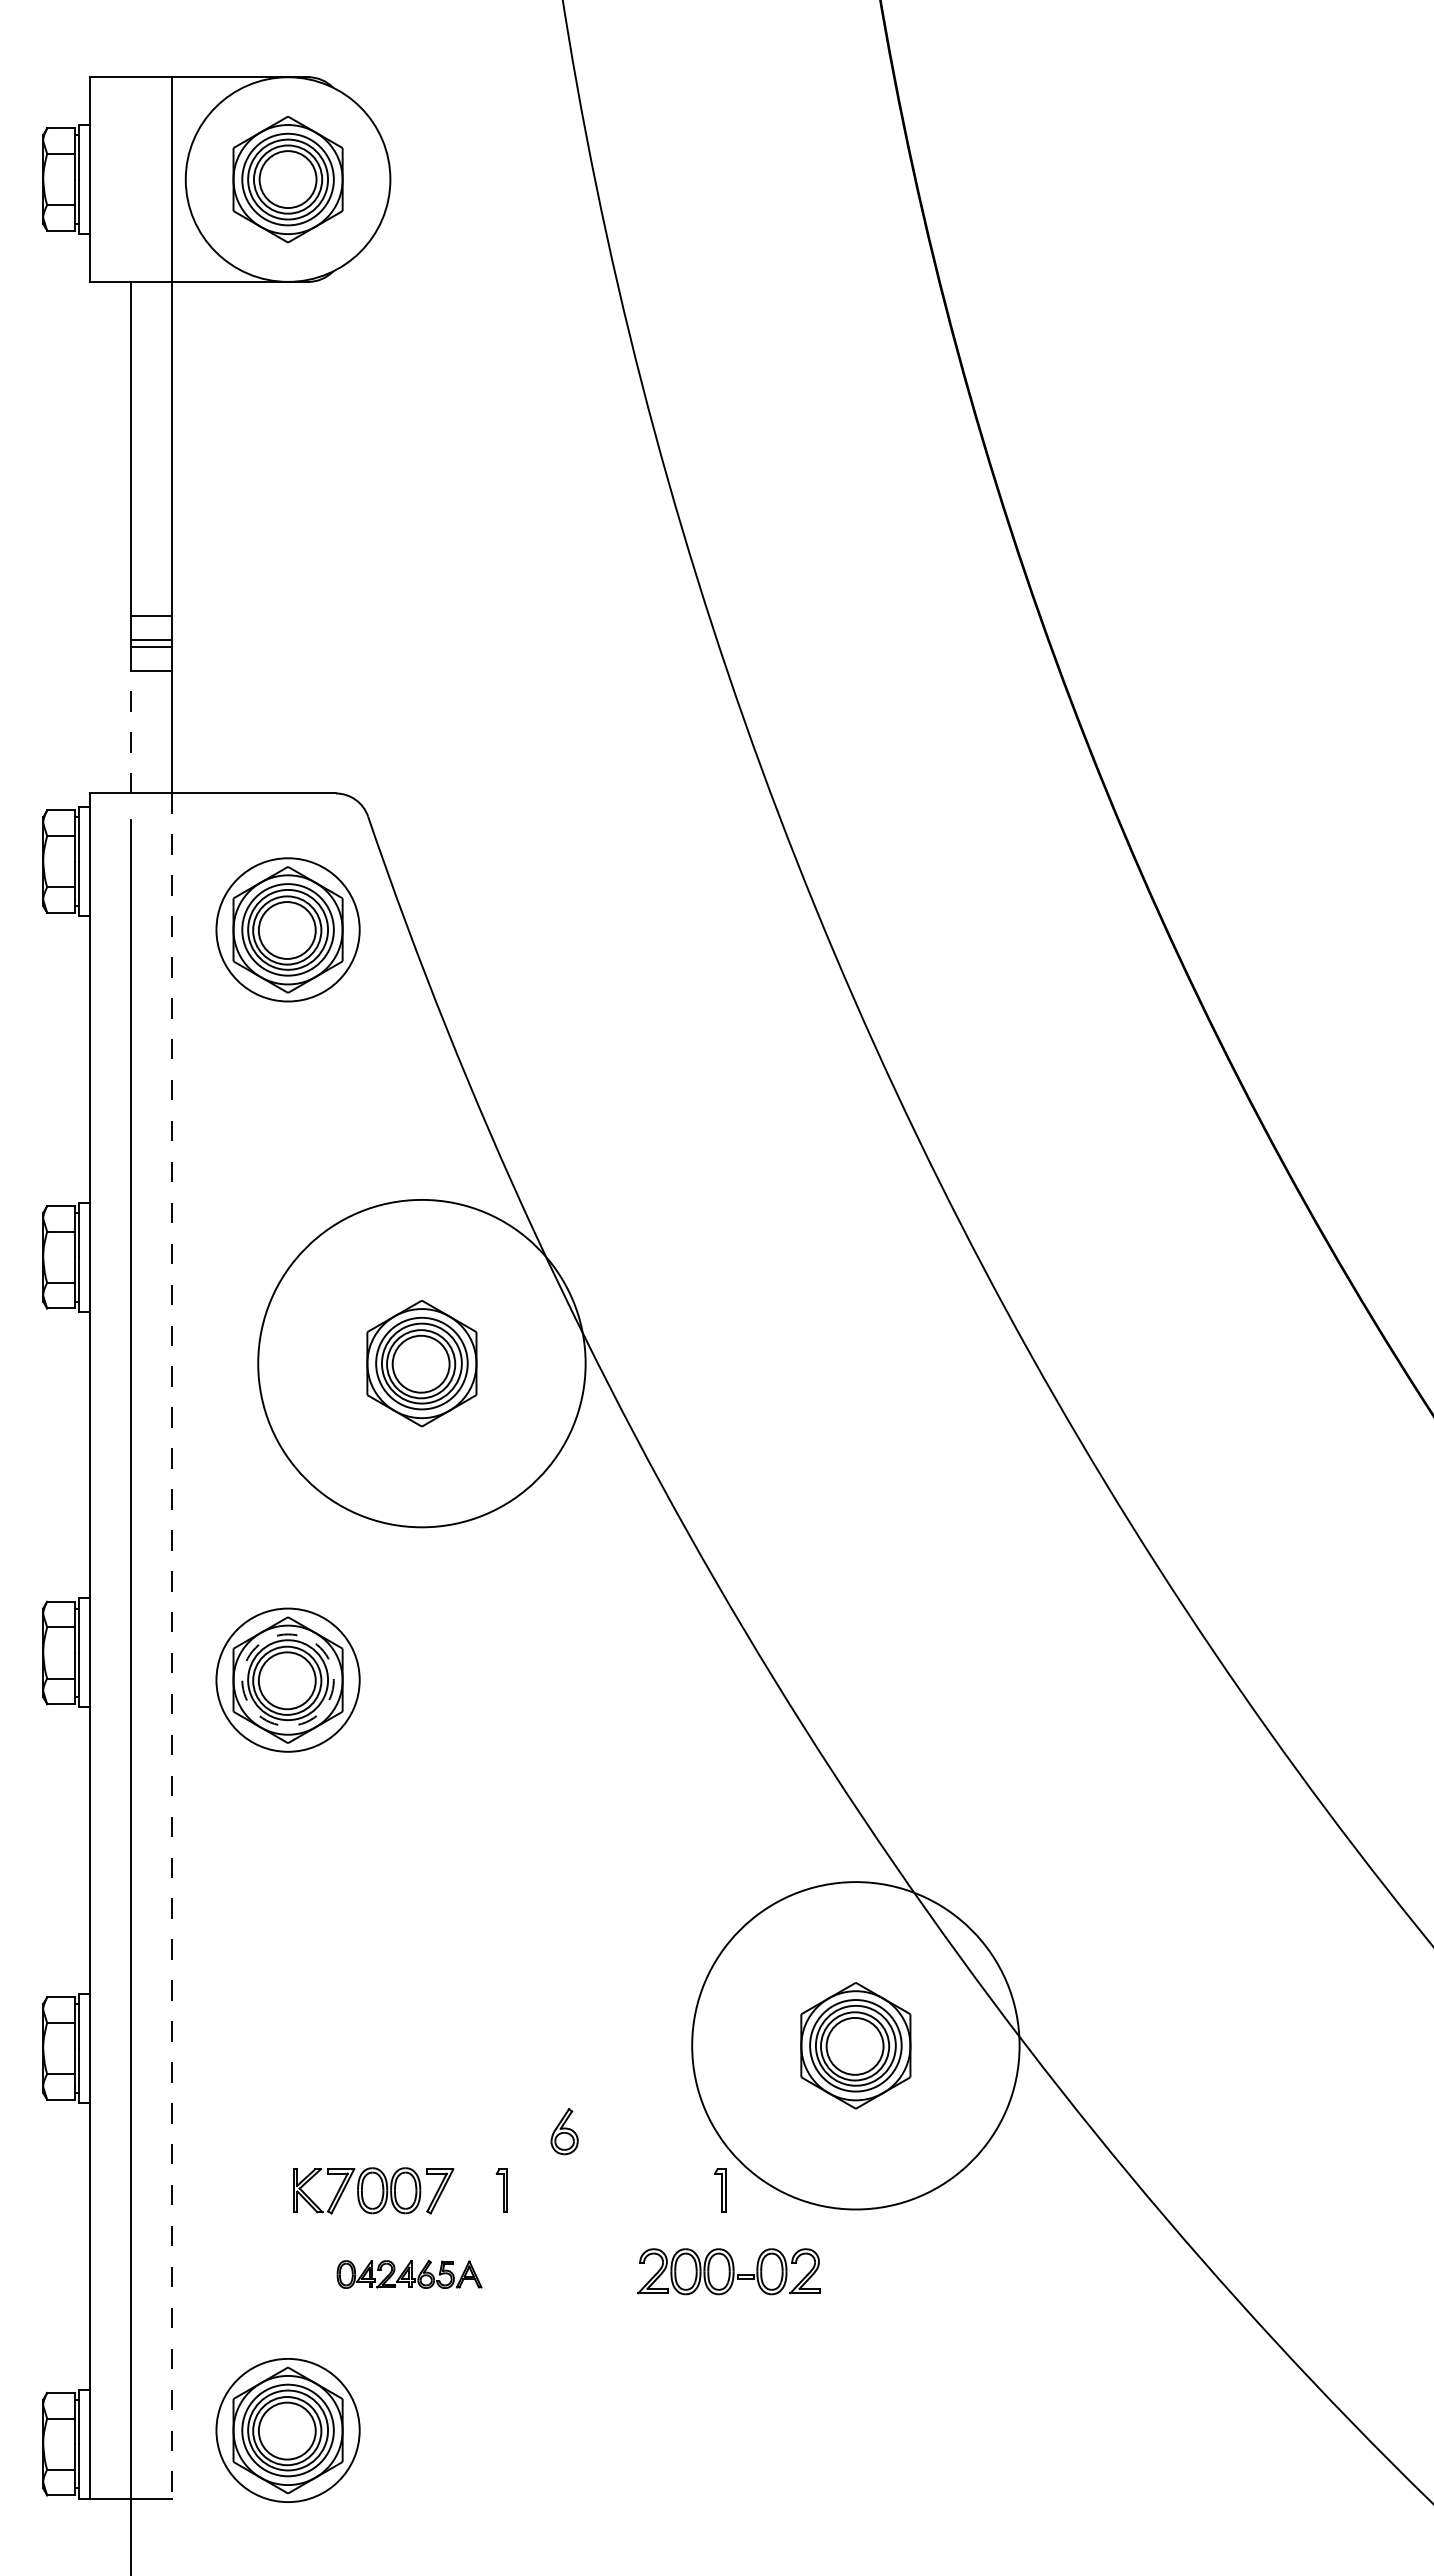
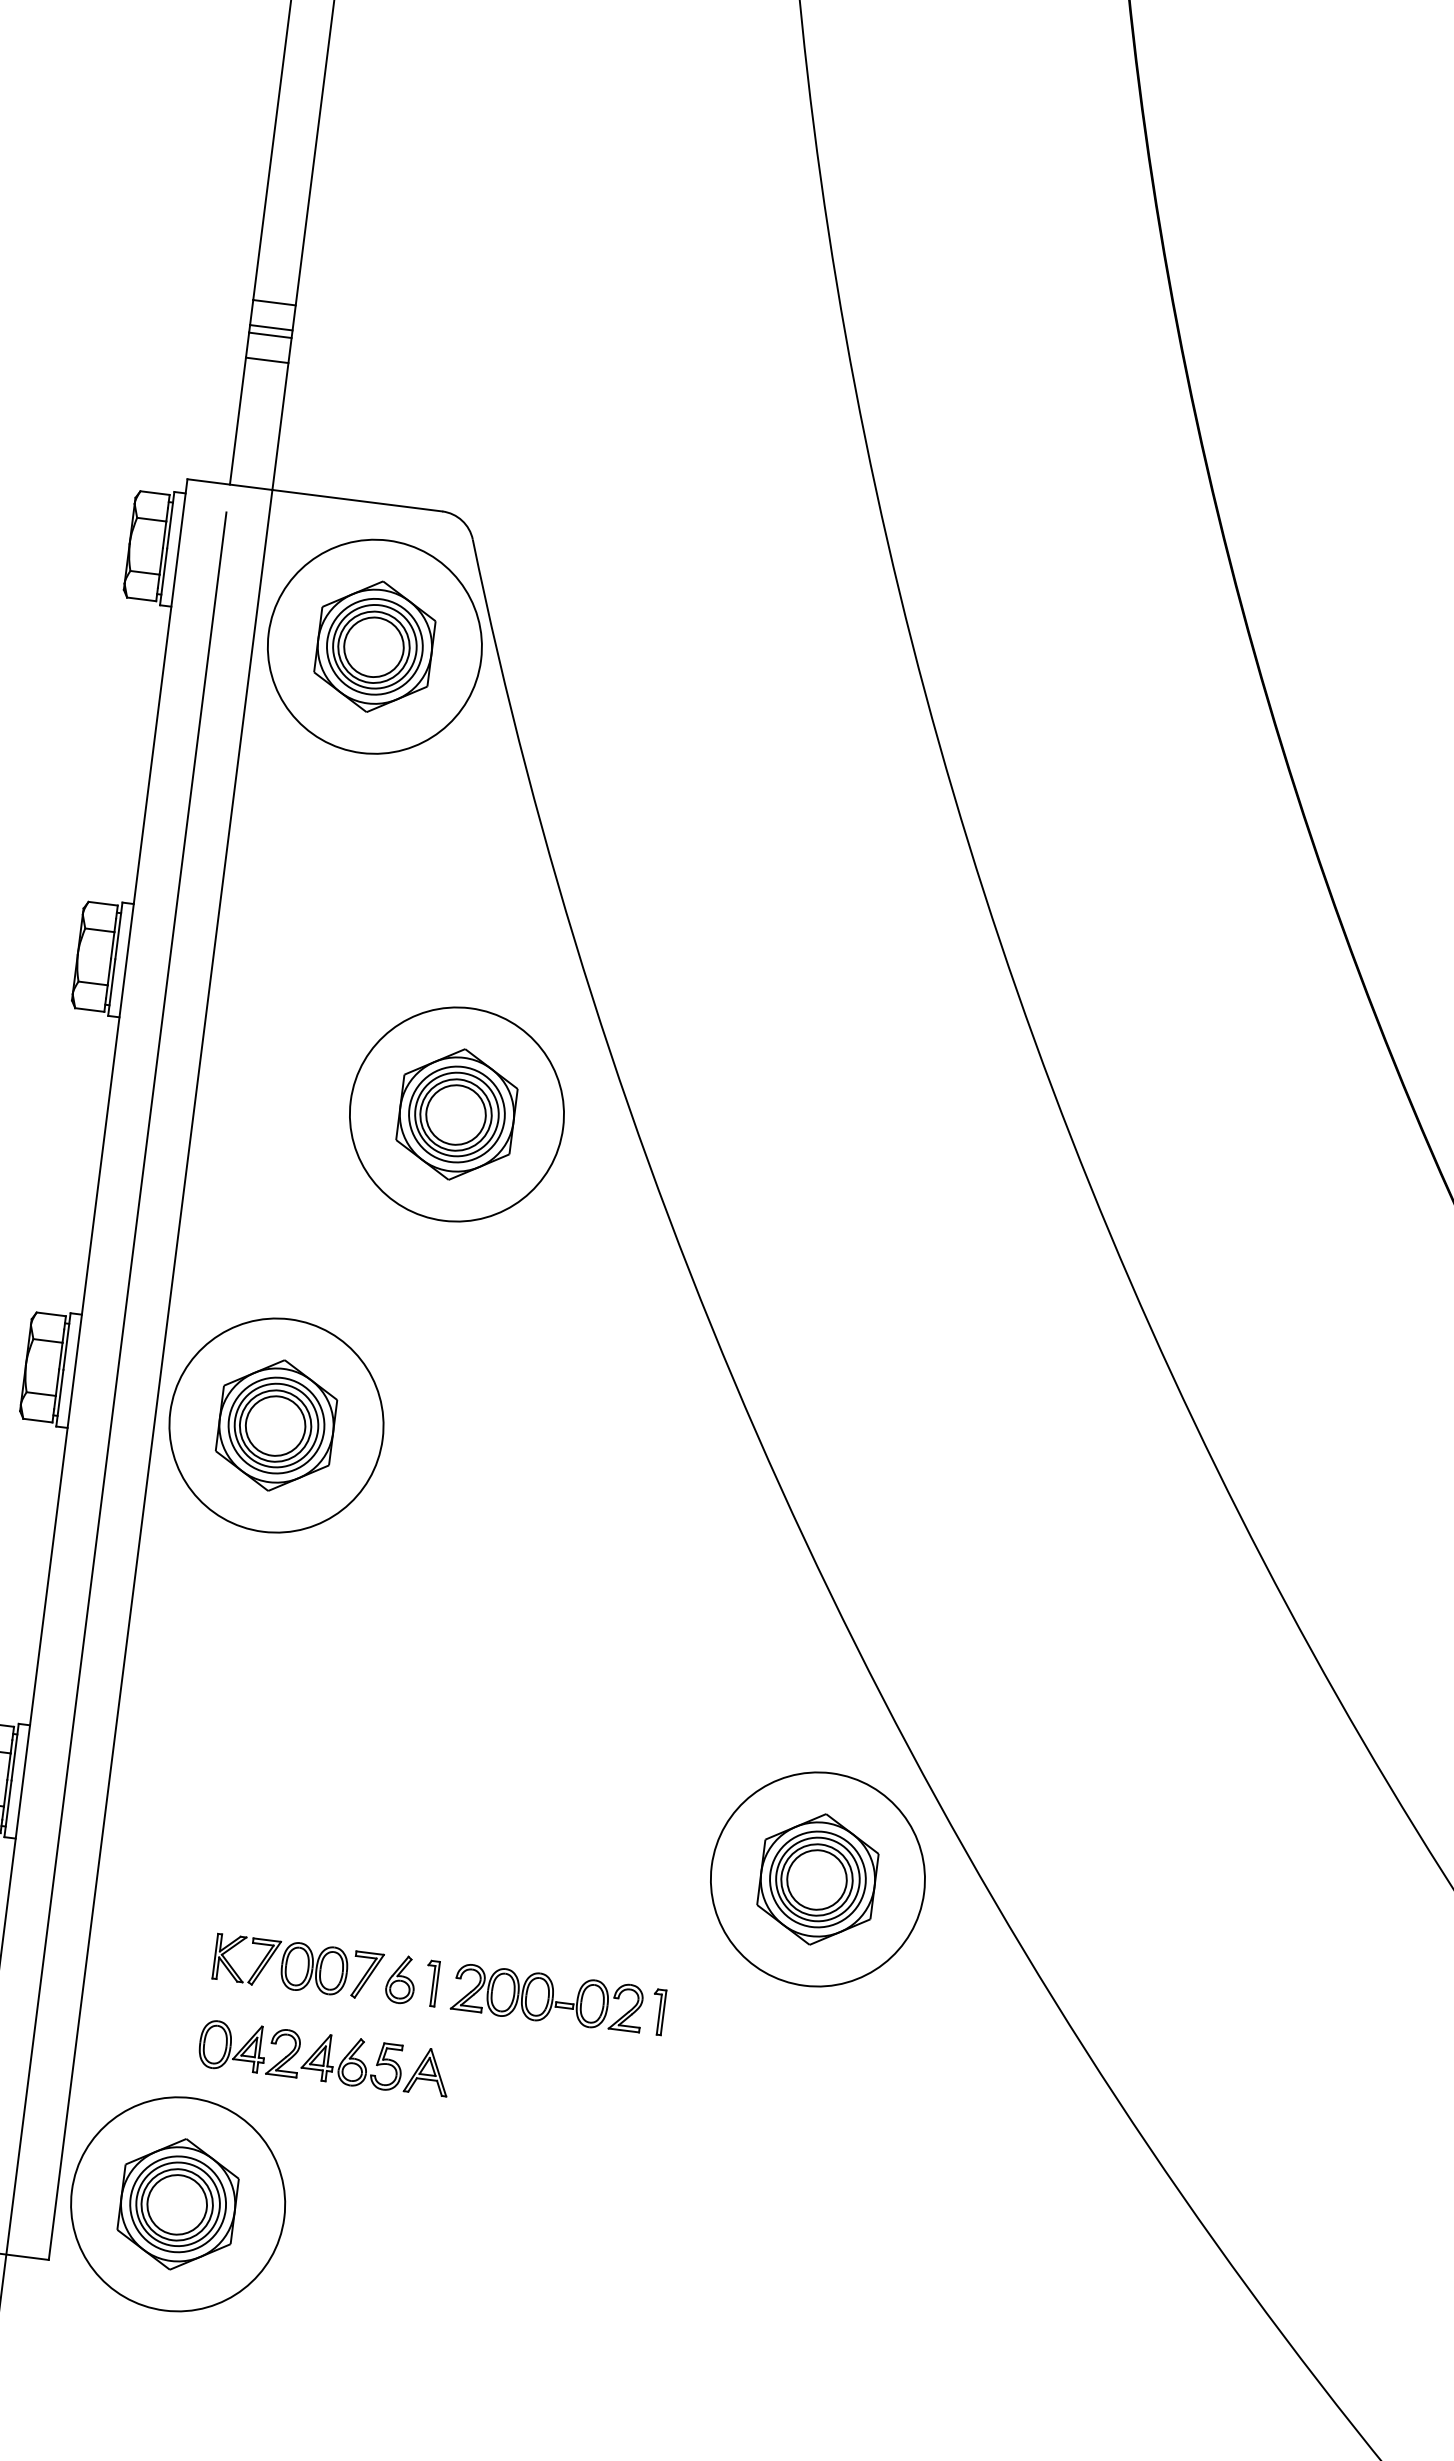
line: (131, 731) -> (238, 420), dashed -> solid
circle: (287, 929) -> (374, 646), size x1.43
circle: (421, 1363) -> (456, 1114), size x0.62
line: (172, 1646) -> (160, 1375), dashed -> solid
circle: (287, 1679) -> (276, 1424), dashed -> solid
circle: (287, 1679) -> (276, 1424), size x1.43
circle: (855, 2045) -> (817, 1879), size x0.62
part: (564, 2131) -> (401, 1979), moved
part: (728, 2271) -> (547, 1997), moved
part: (409, 2274) -> (324, 2058), size x1.67
circle: (287, 2430) -> (177, 2204), size x1.43

